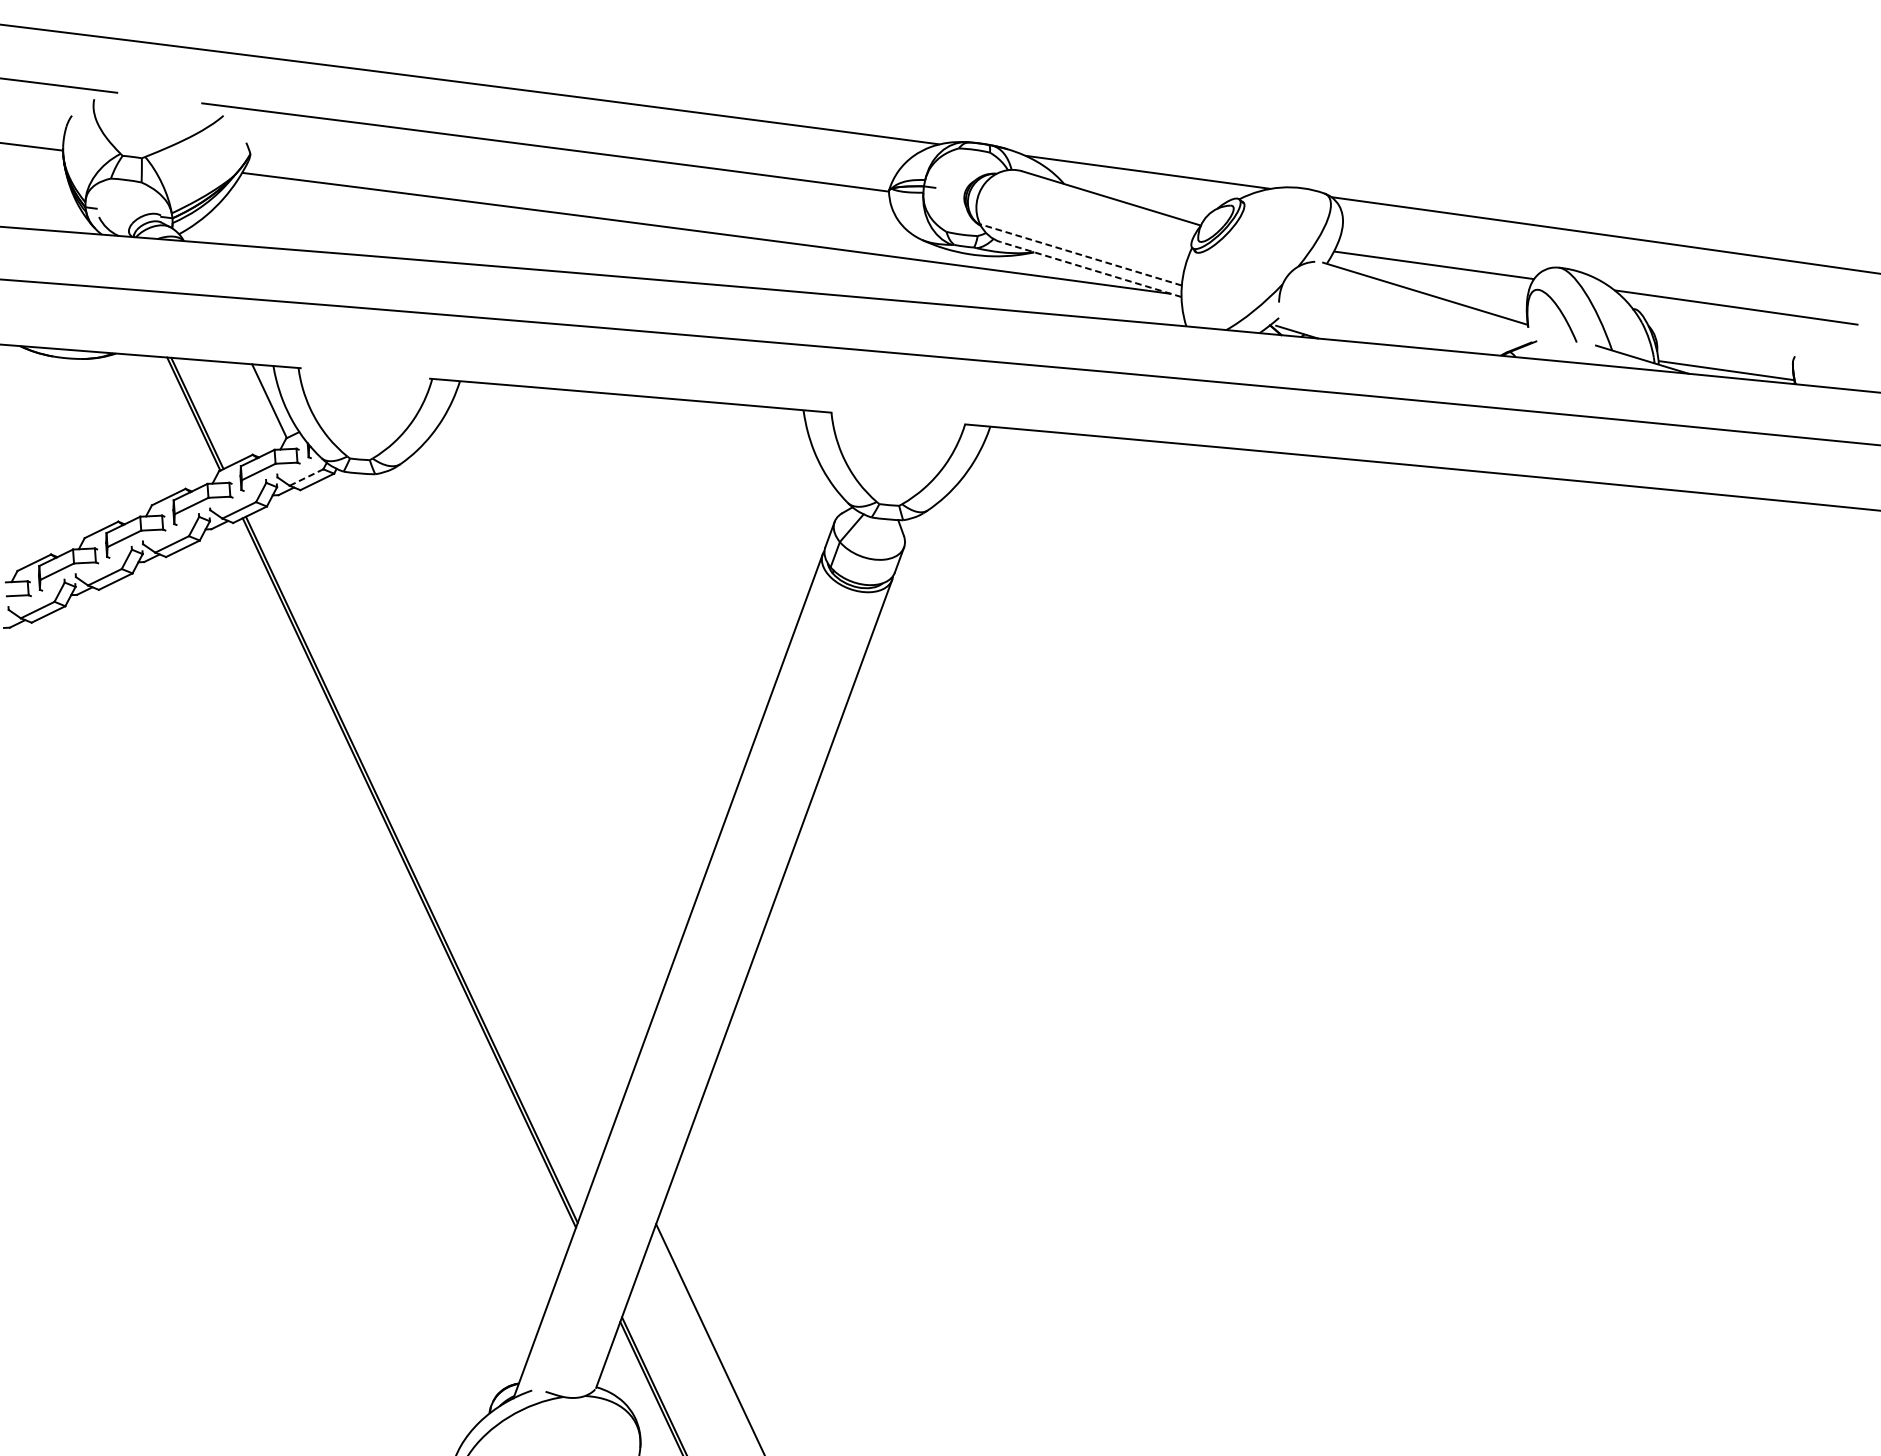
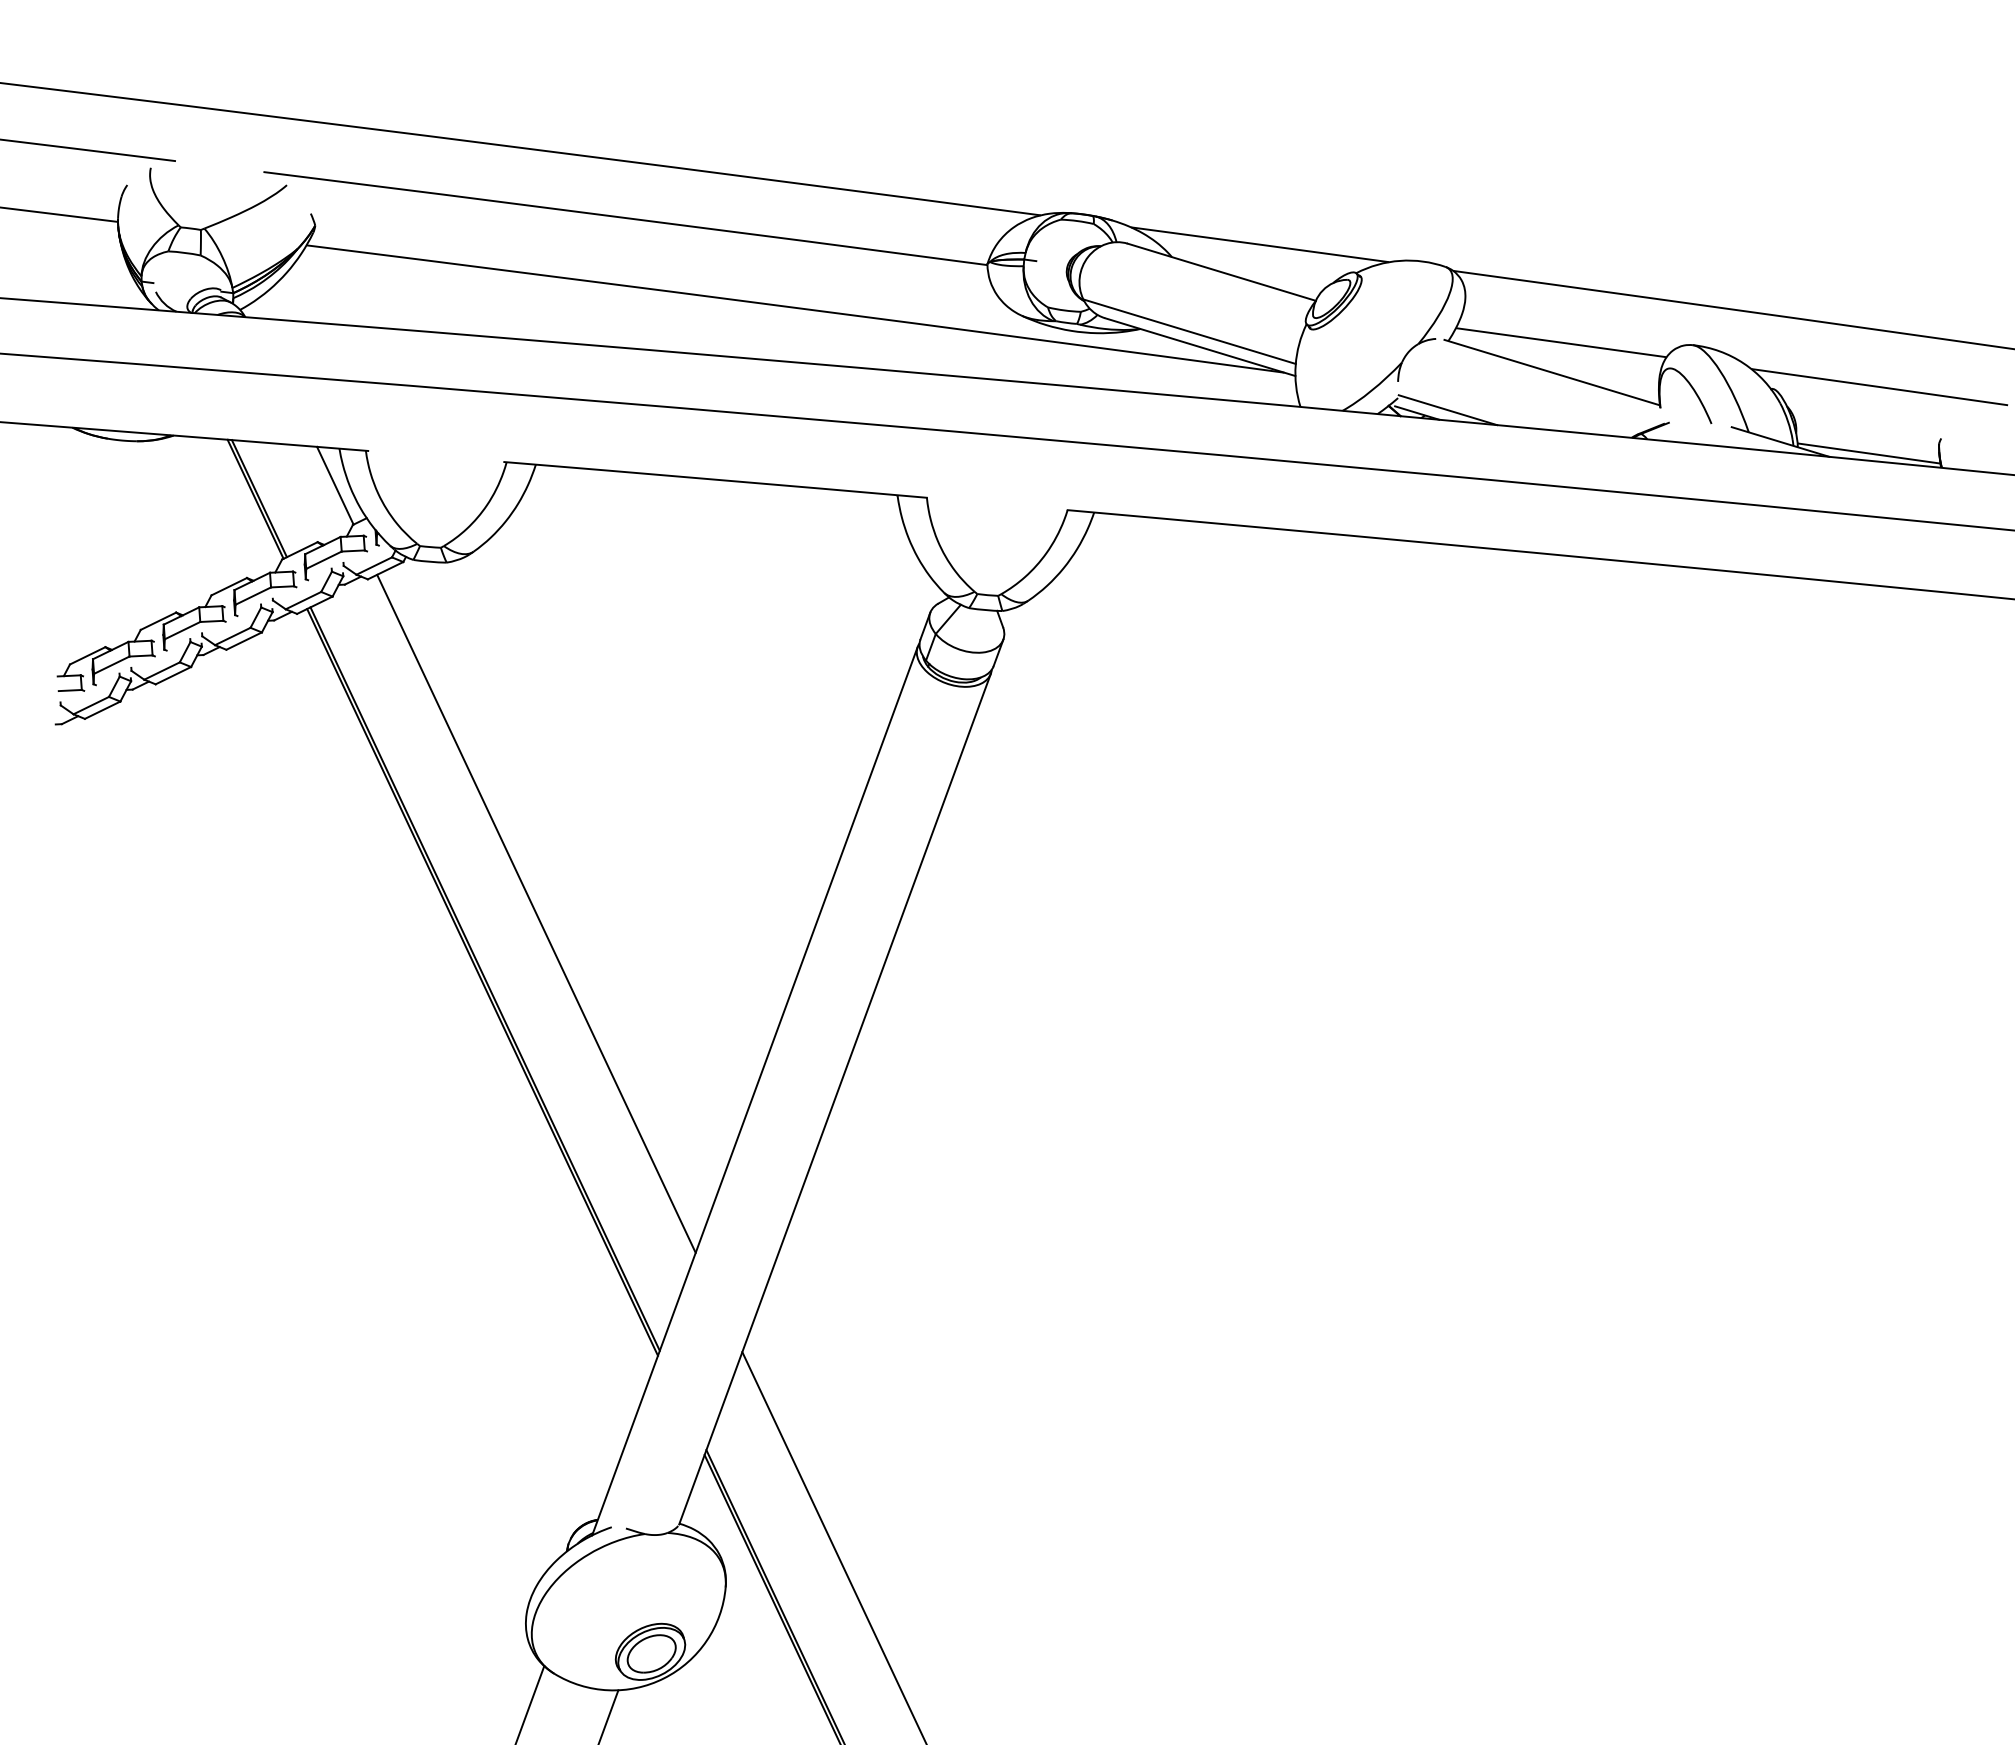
line: (1080, 254) -> (1189, 331), dashed -> solid
line: (1090, 268) -> (1199, 346), dashed -> solid
line: (1325, 329) -> (1447, 410), added
line: (306, 477) -> (374, 566), dashed -> solid
line: (460, 807) -> (536, 913), added

